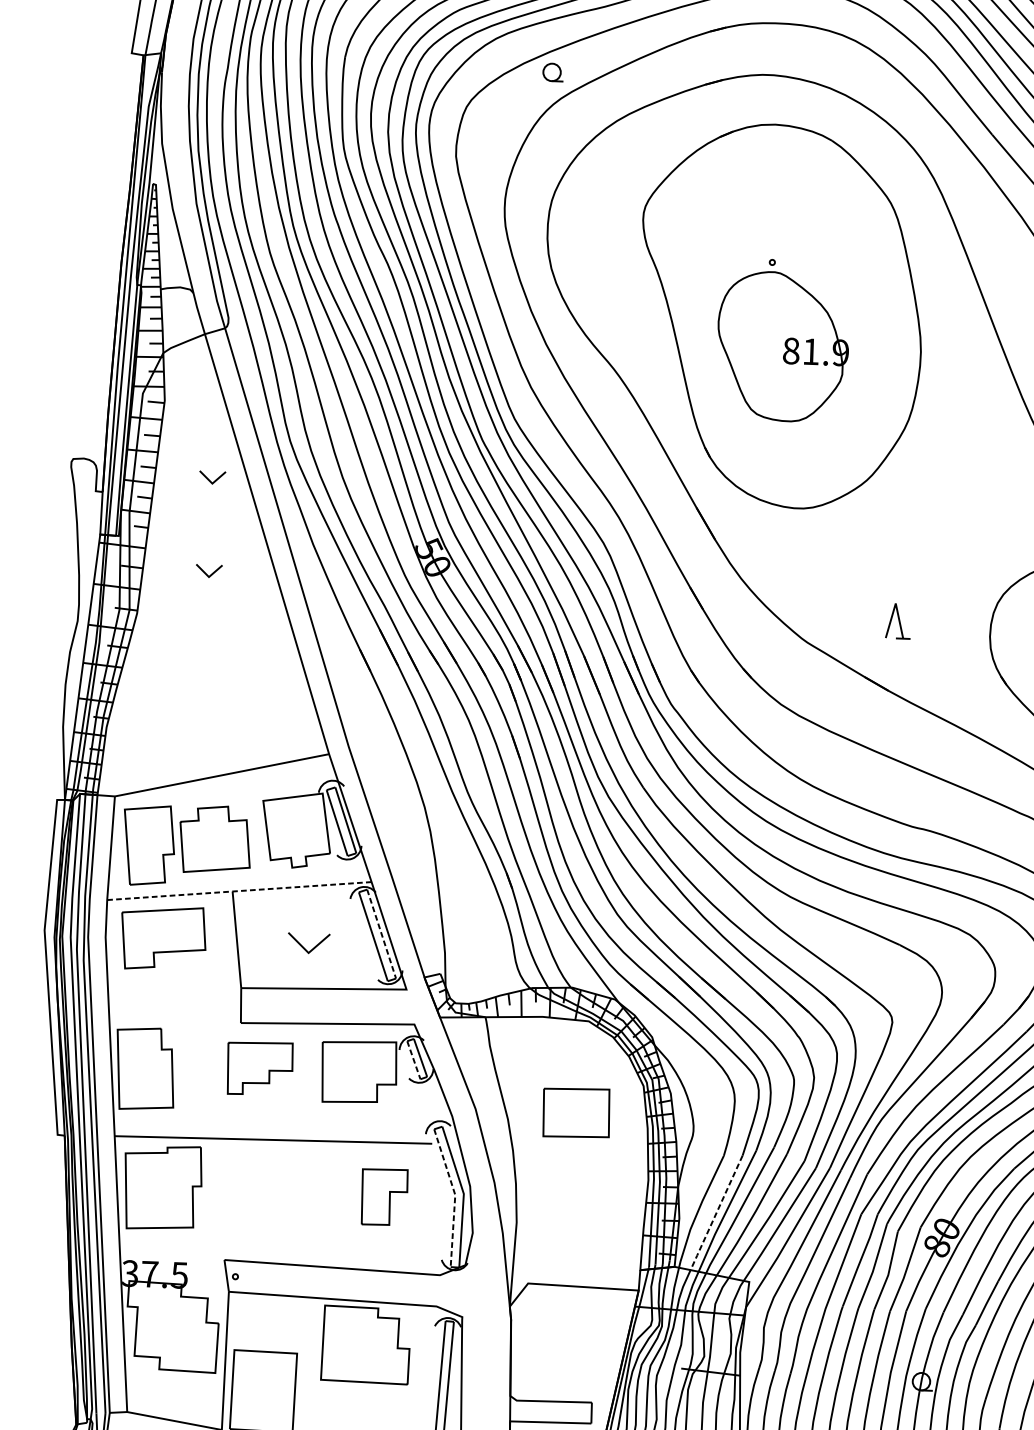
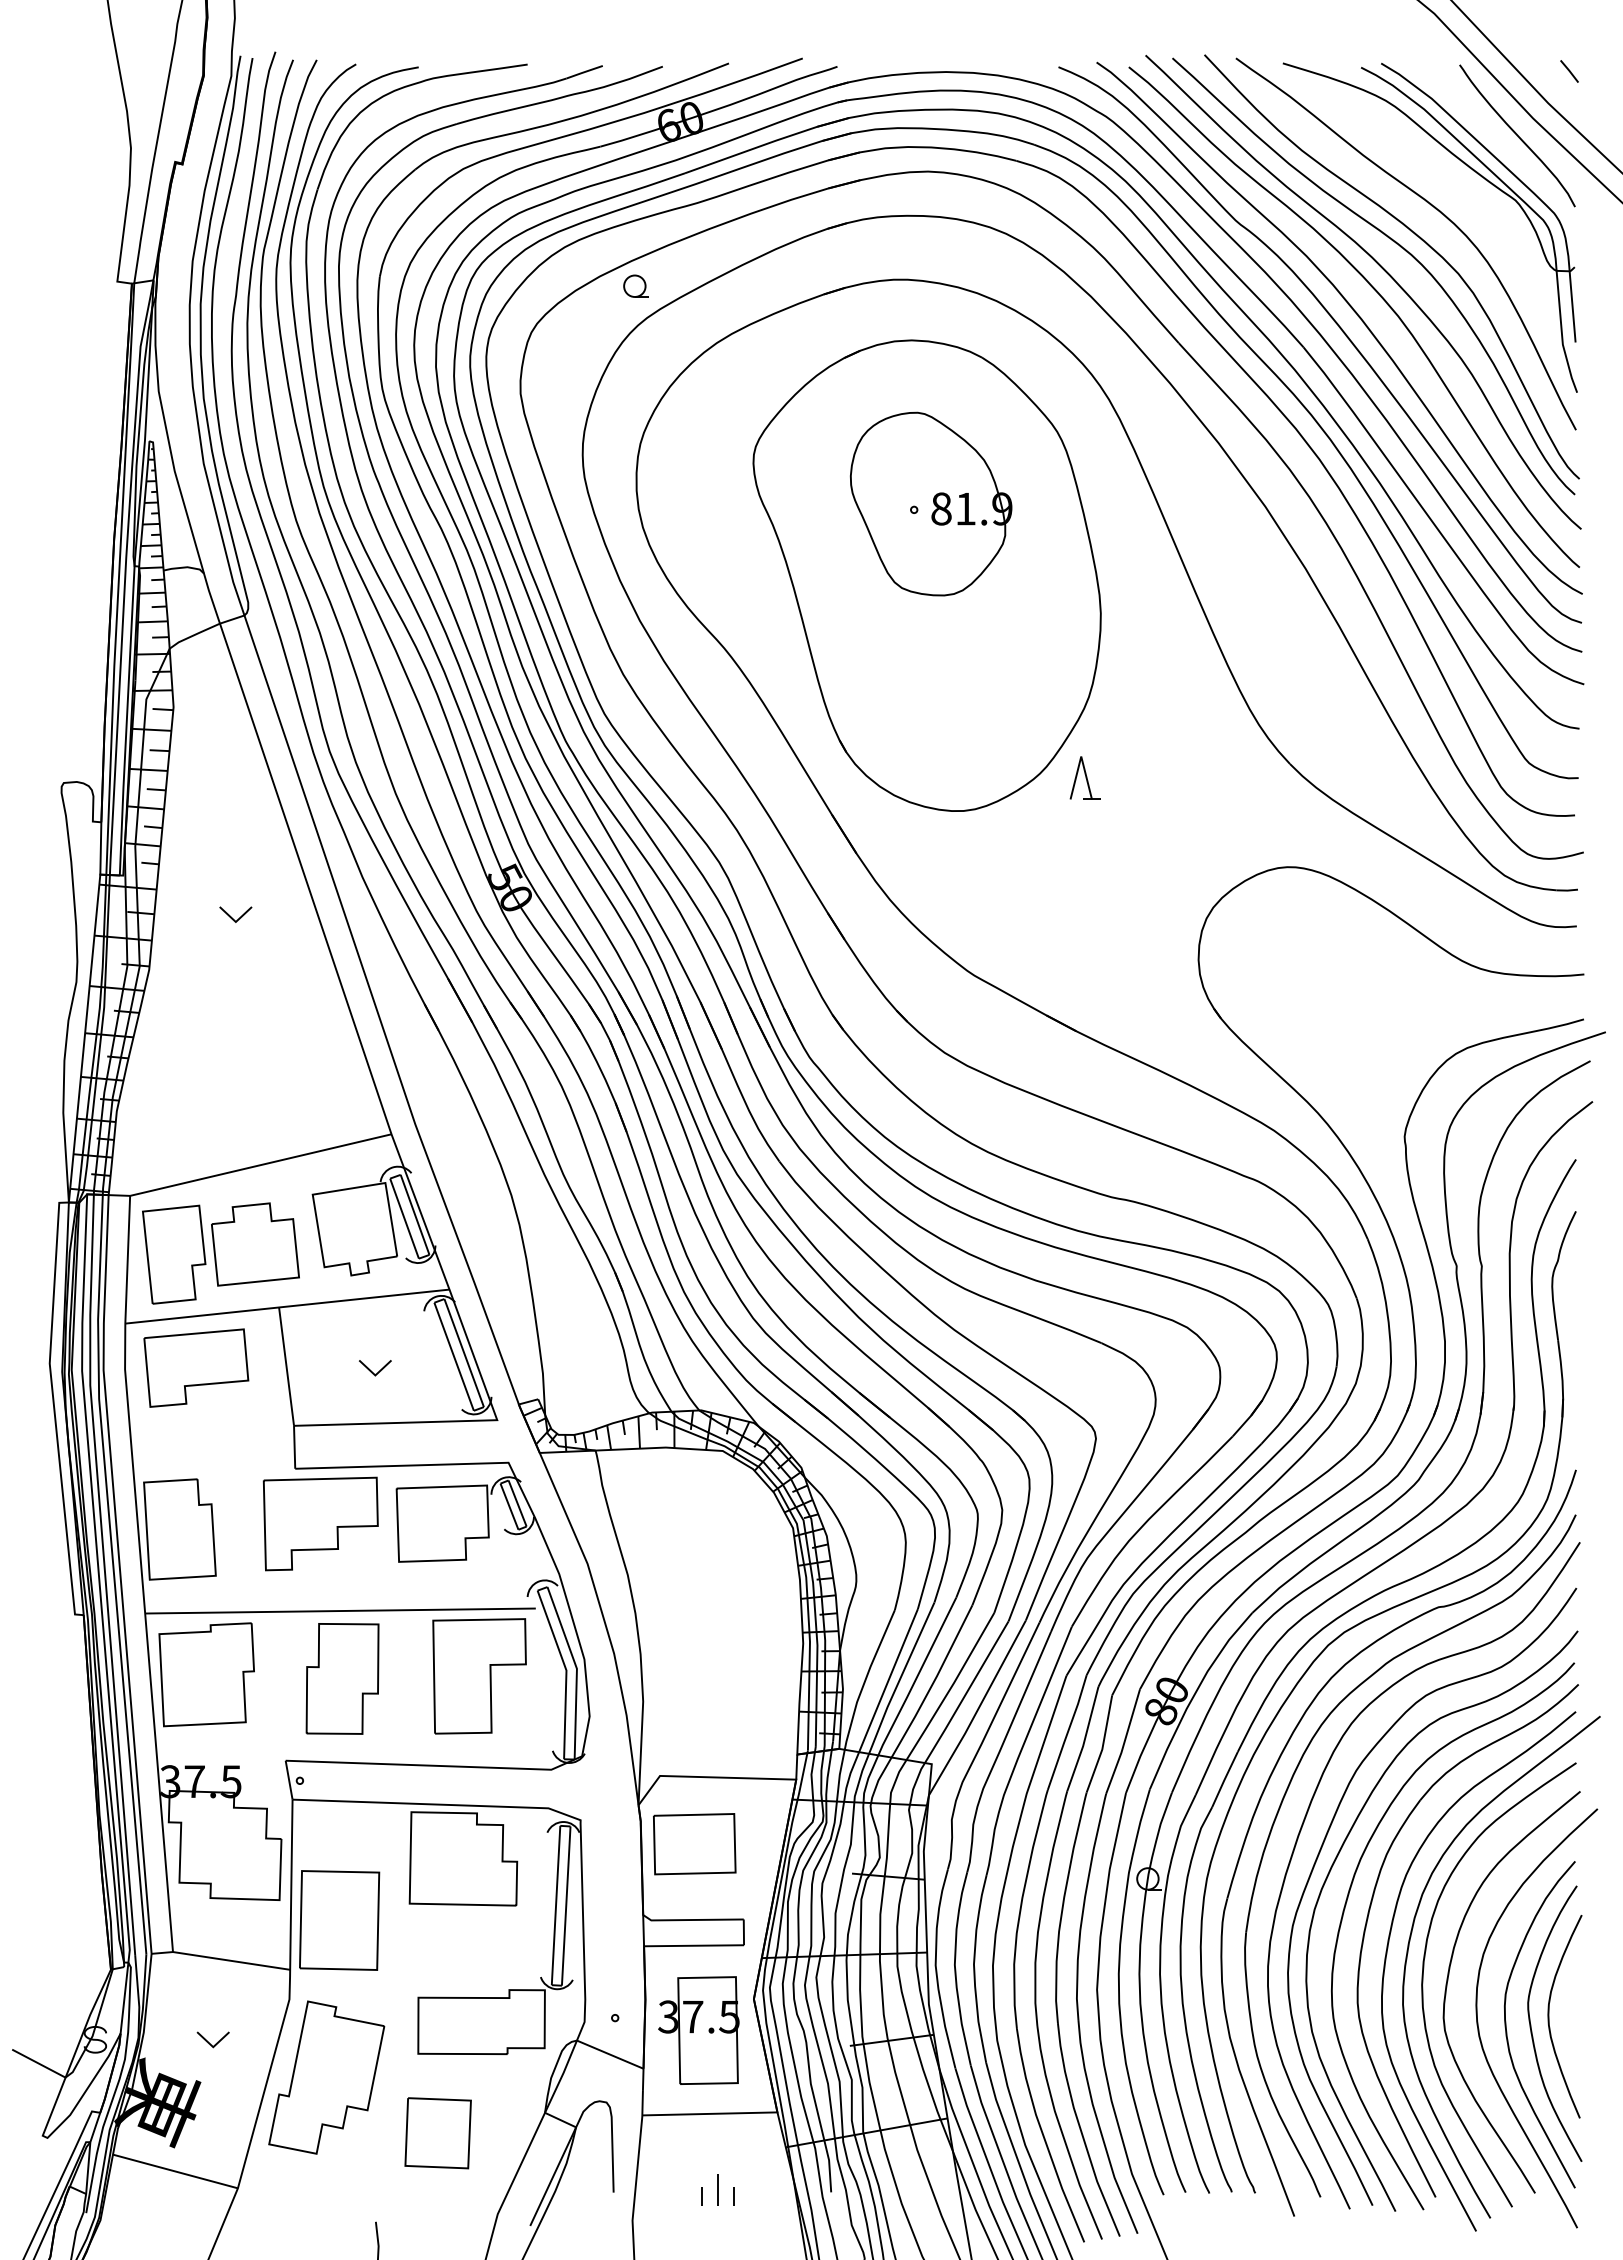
part: (782, 346) -> (930, 503), moved
part: (212, 477) -> (235, 799), removed
part: (897, 620) -> (1084, 777), moved
line: (239, 890) -> (287, 1306), dashed -> solid
line: (381, 934) -> (464, 1353), dashed -> solid
part: (309, 943) -> (375, 1368), size x0.62
line: (413, 1060) -> (509, 1506), dashed -> solid
part: (259, 1068) -> (320, 1523), size x1.43
part: (576, 1113) -> (694, 1844), moved
part: (273, 1194) -> (342, 1678), added
line: (455, 1196) -> (566, 1672), dashed -> solid
part: (384, 1197) -> (479, 1676), size x1.67
line: (716, 1213) -> (888, 1681), dashed -> solid

